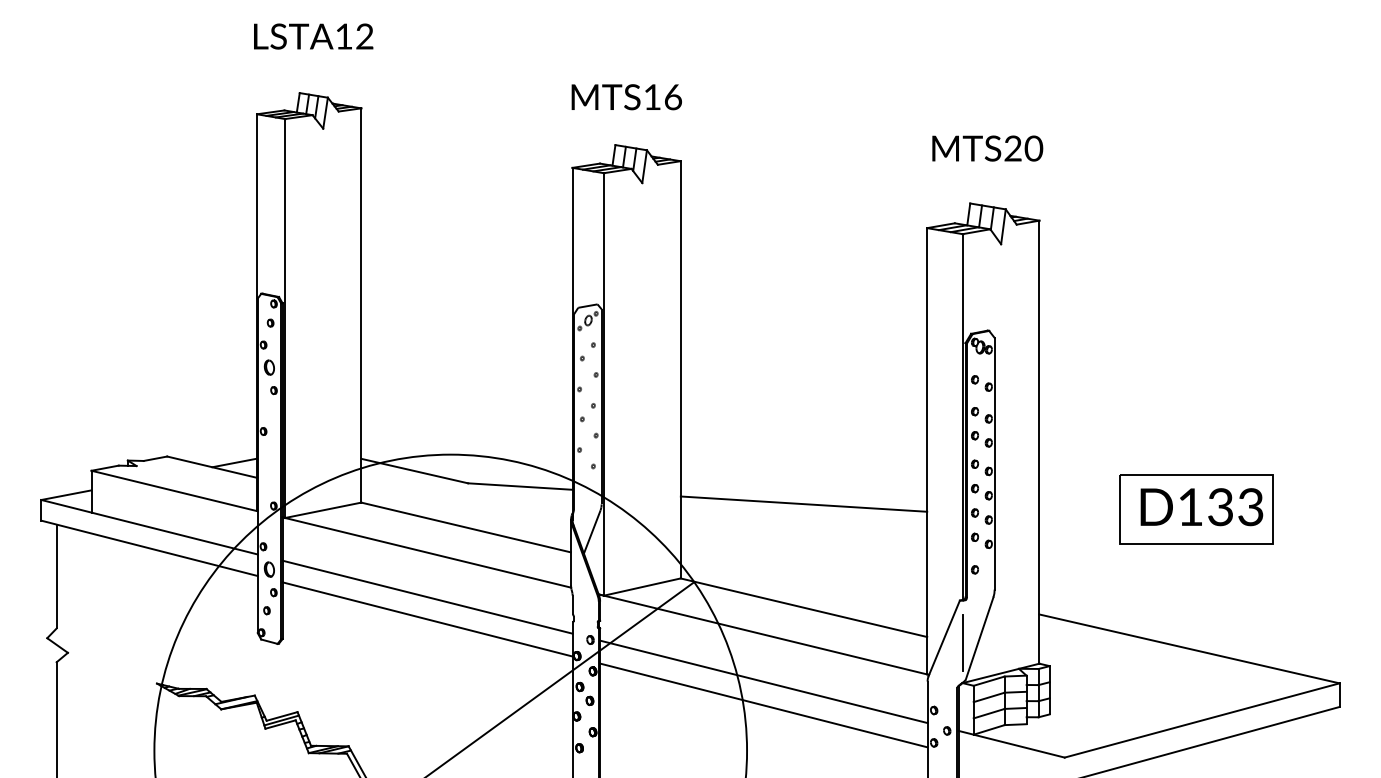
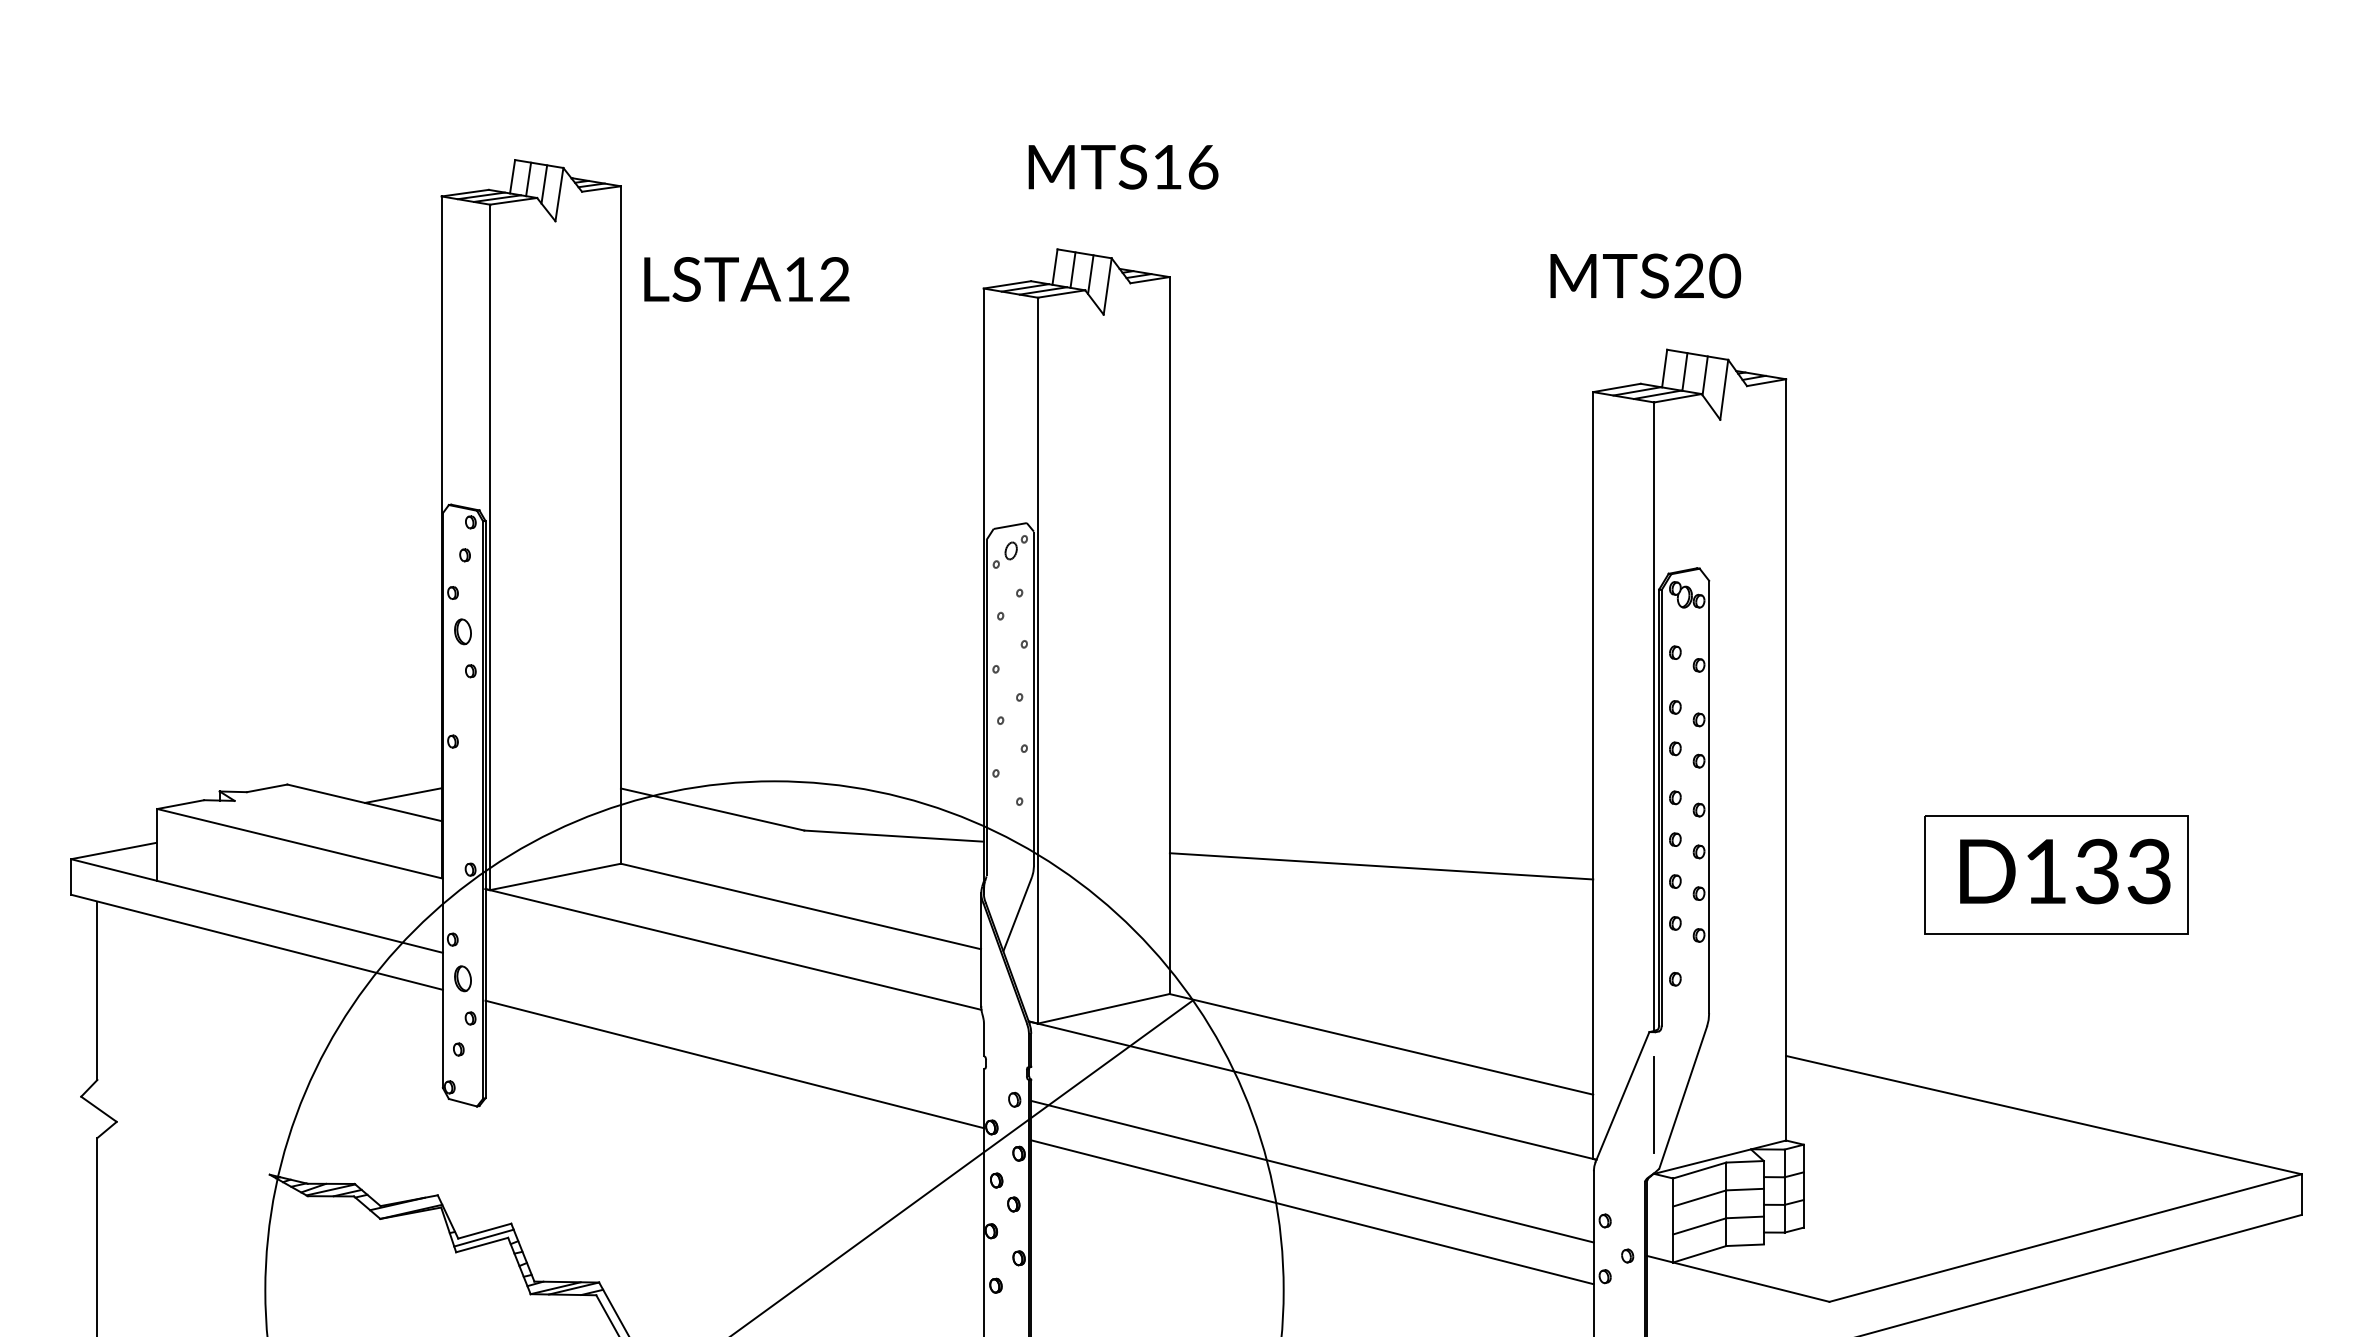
text: (313, 36) -> (746, 279), moved
text: (626, 97) -> (1122, 167), moved
text: (987, 148) -> (1645, 275), moved
line: (427, 596) -> (734, 1025), removed

